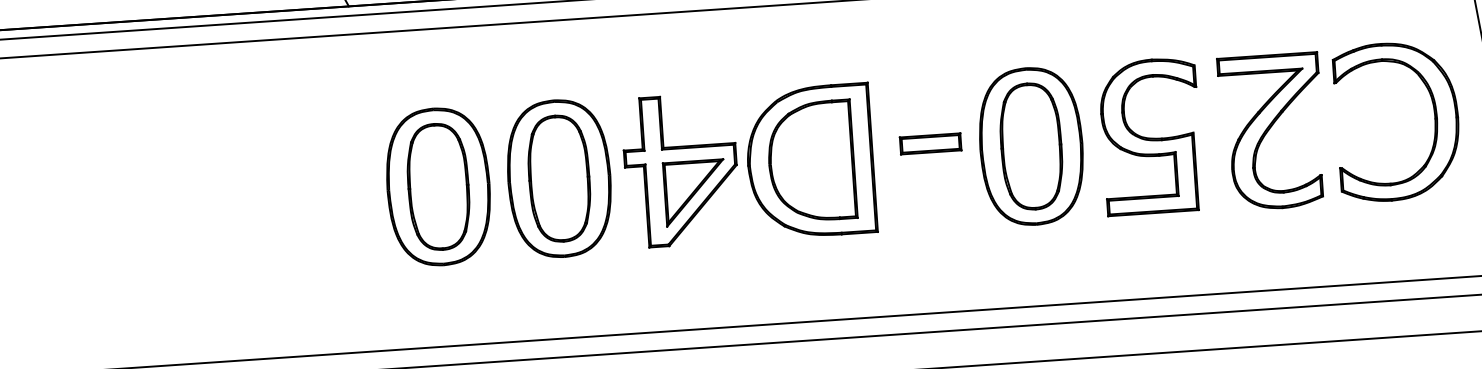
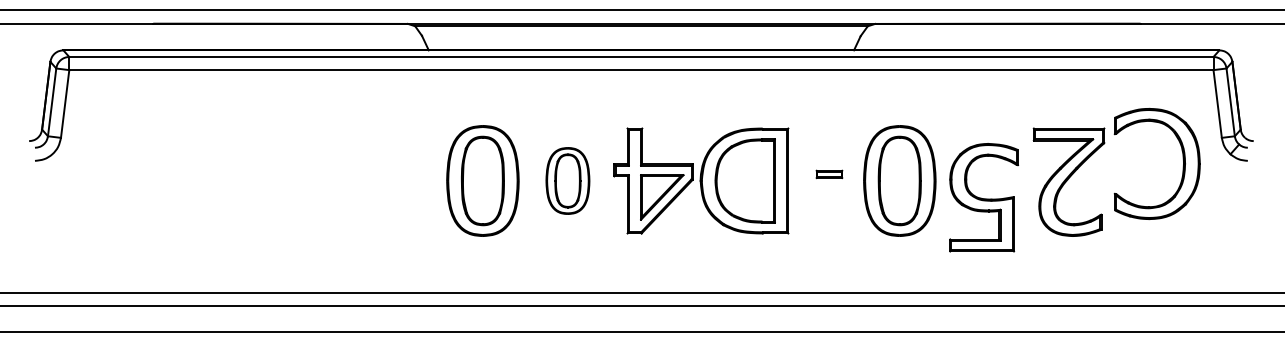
part: (1433, 122) -> (1182, 166), moved
part: (1150, 136) -> (983, 197), moved
part: (930, 144) -> (829, 174), size x0.6
part: (558, 178) -> (567, 180), size x0.6

